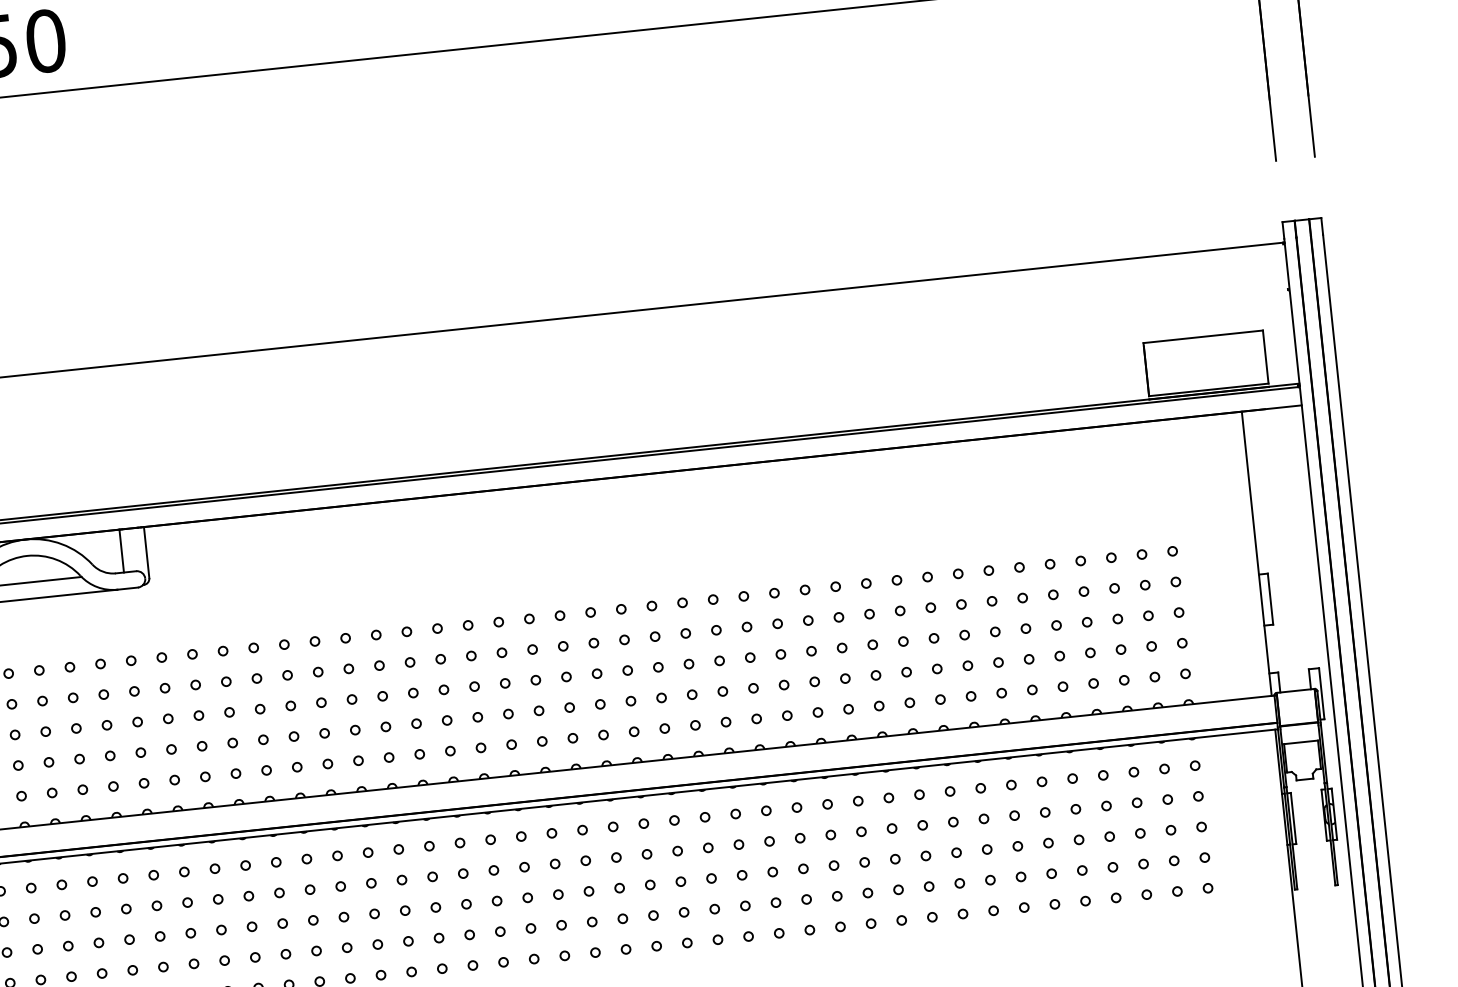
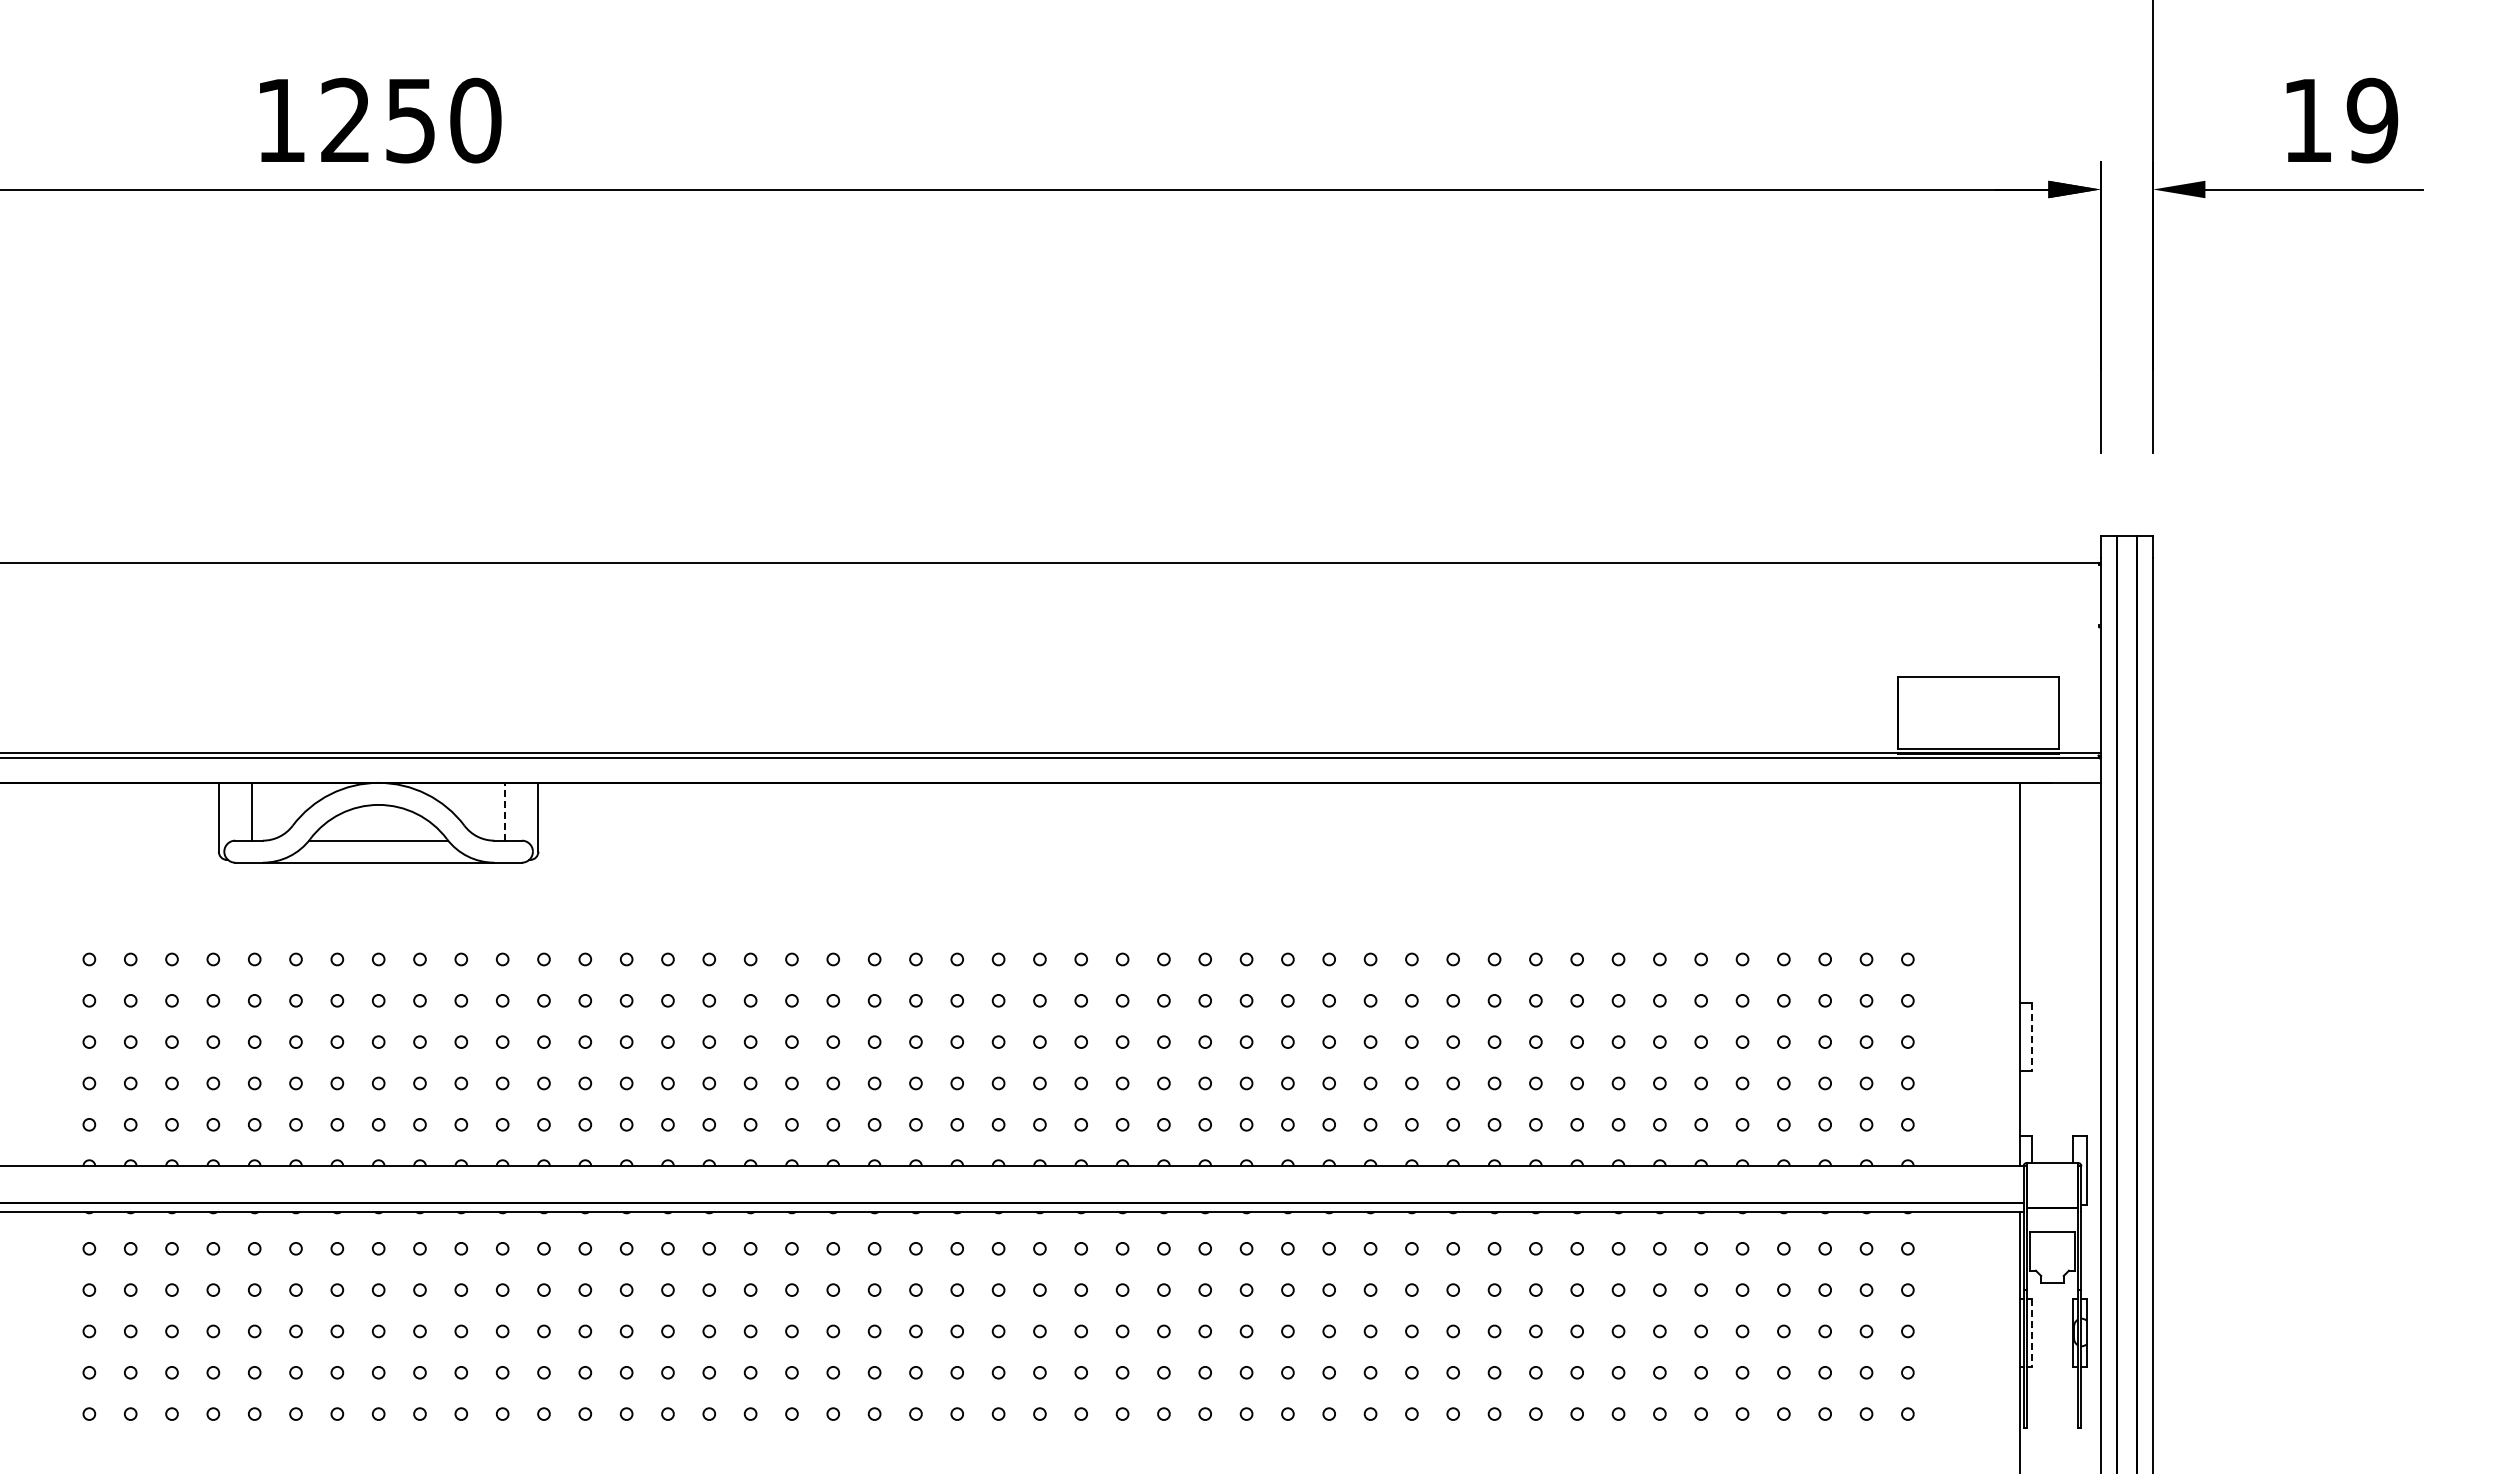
line: (121, 550) -> (505, 811), solid -> dashed
line: (1270, 599) -> (2031, 1037), solid -> dashed
line: (1293, 818) -> (2031, 1333), solid -> dashed

